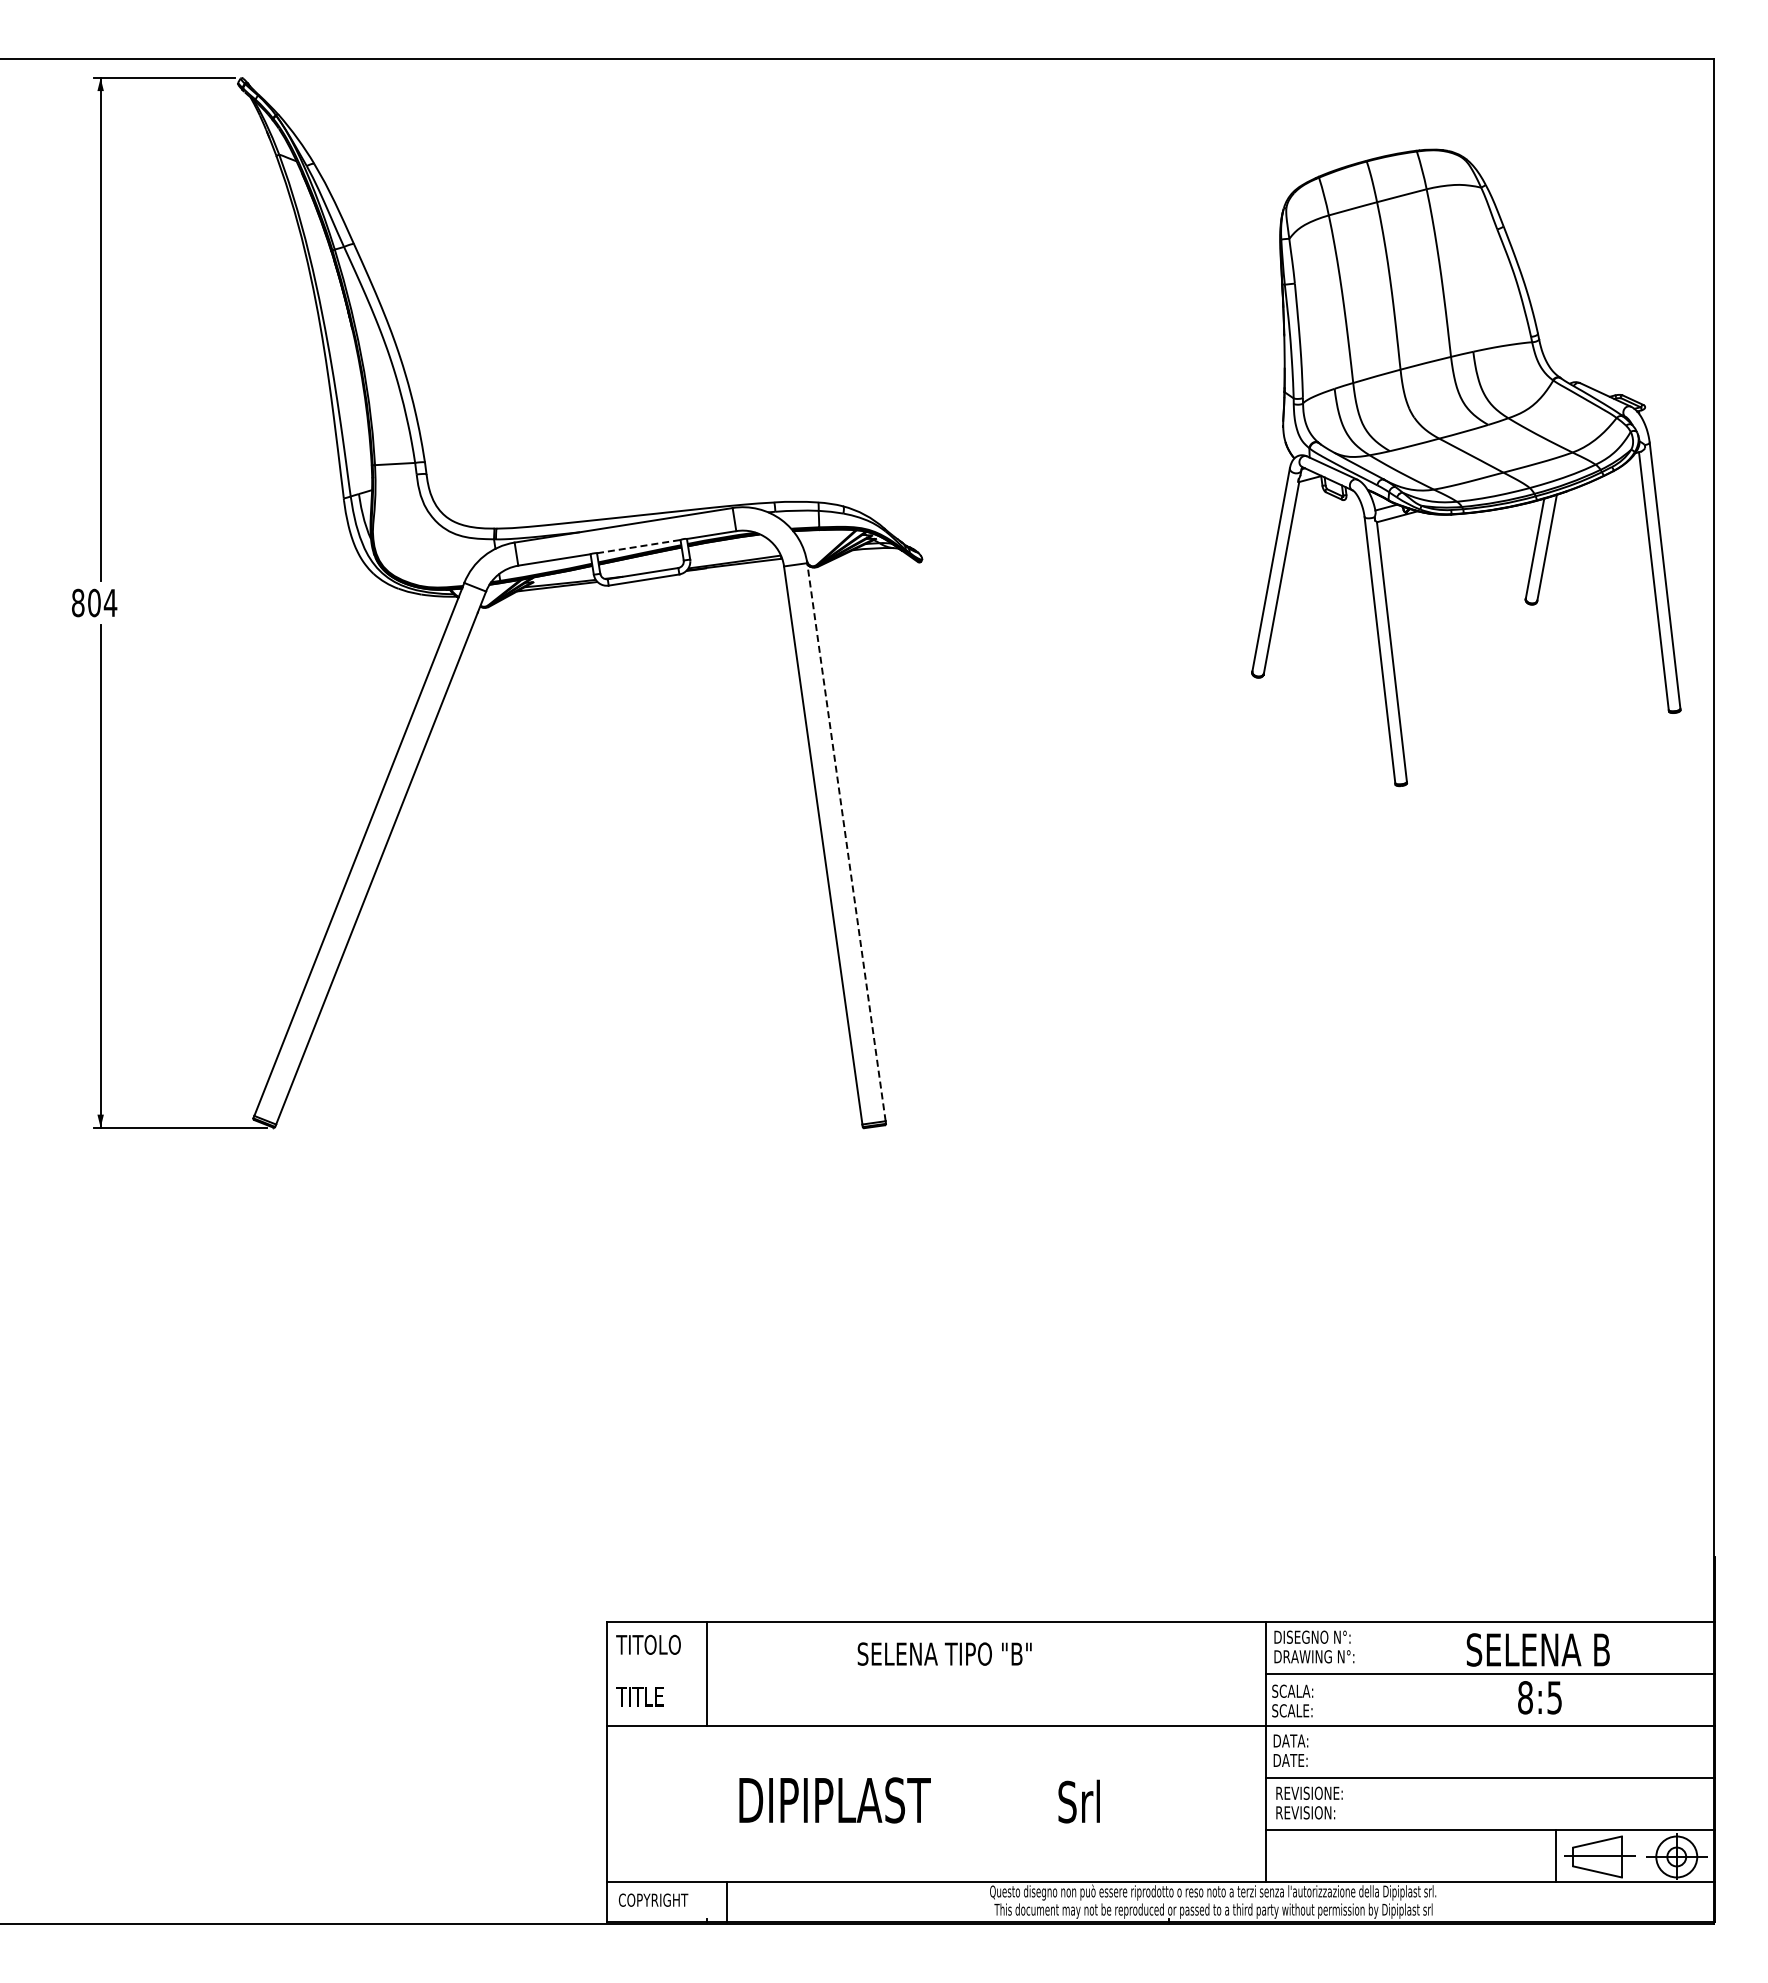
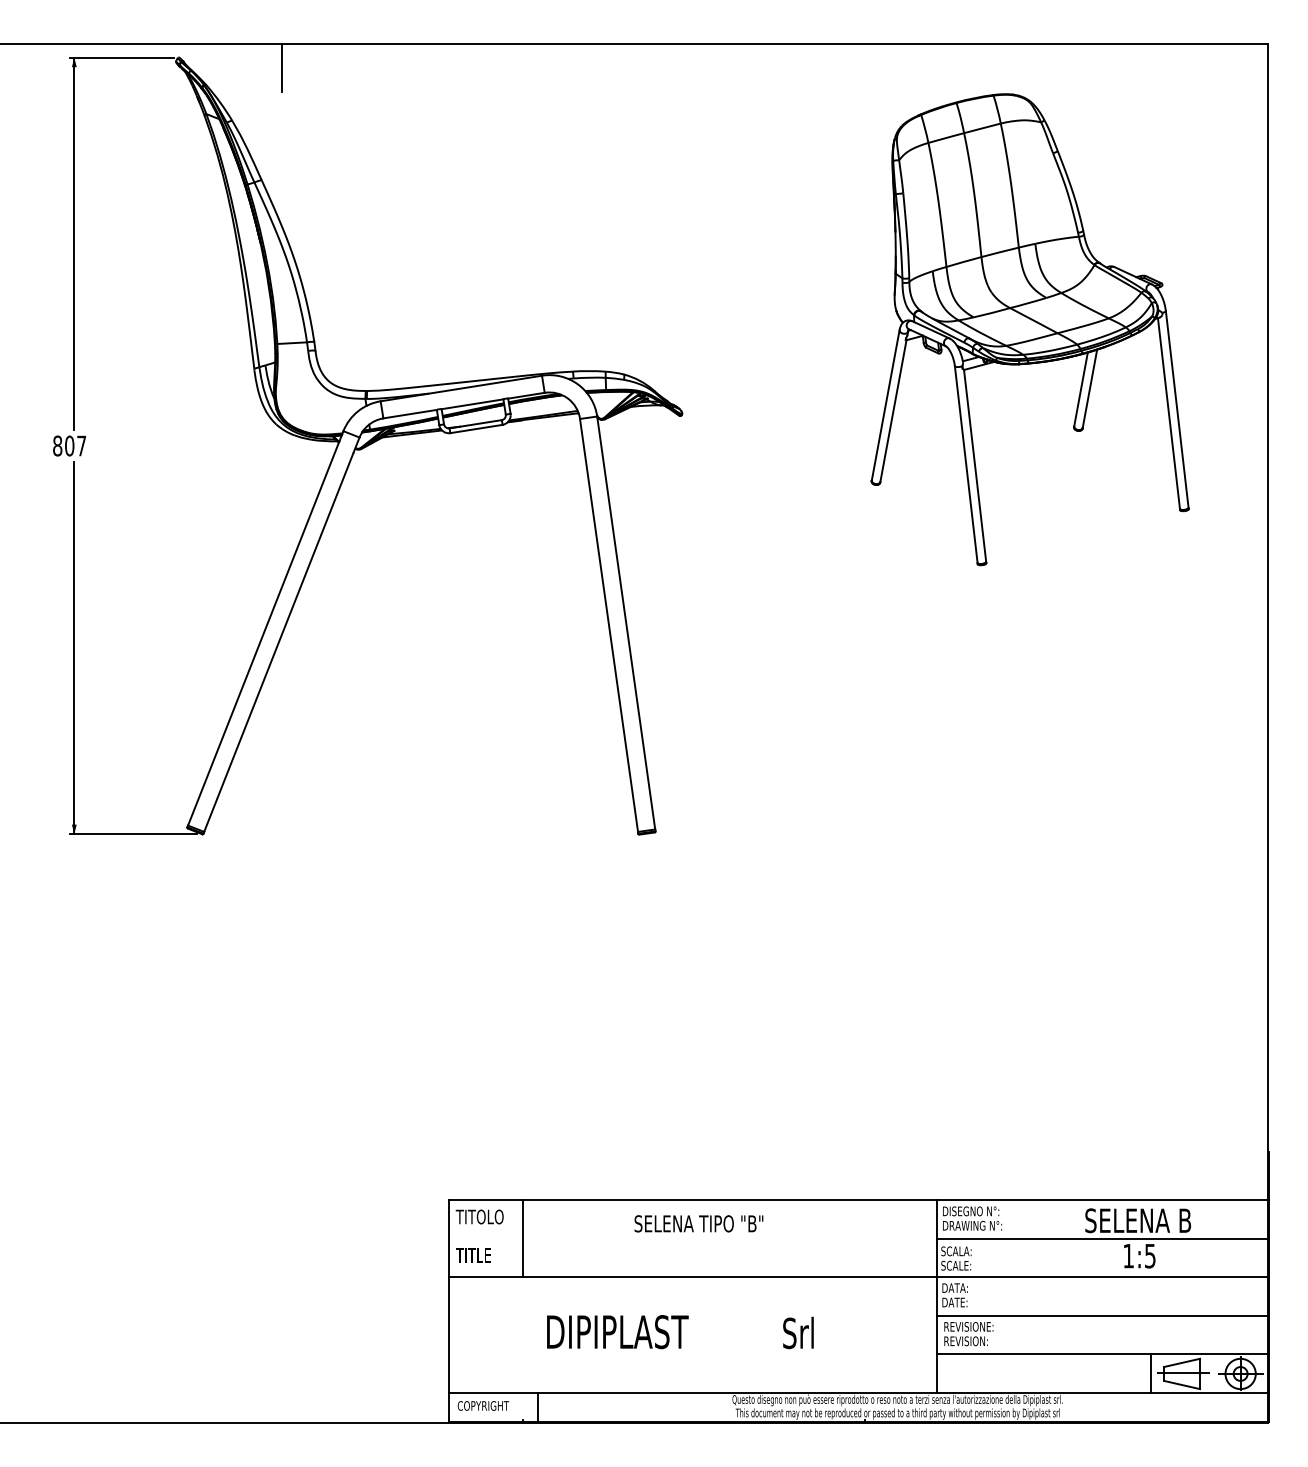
line: (381, 91) -> (282, 67), added
part: (1466, 467) -> (1030, 329), moved
line: (639, 546) -> (473, 404), dashed -> solid
text: (110, 602) -> (81, 445), 804 -> 807
line: (846, 842) -> (626, 623), dashed -> solid
text: (1525, 1697) -> (1128, 1255), 8:5 -> 1:5

